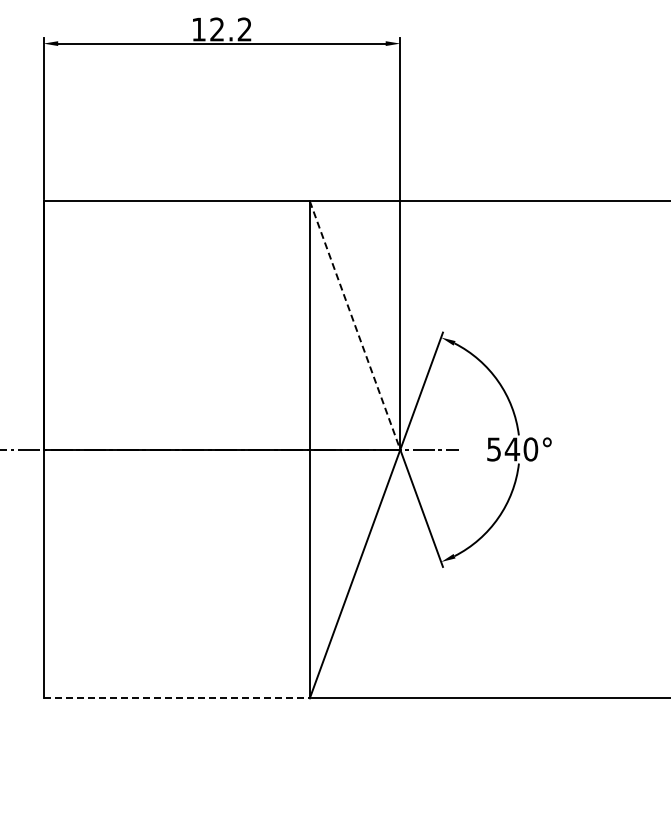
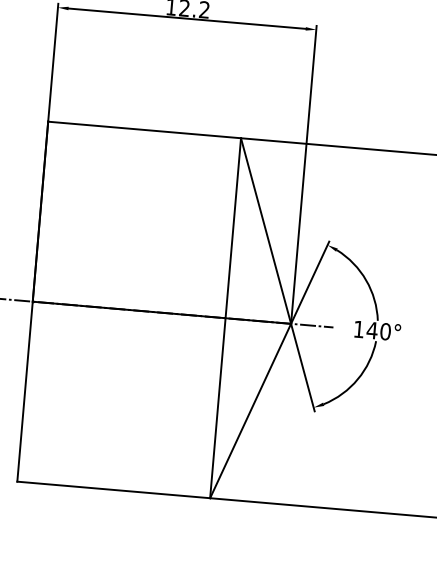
line: (355, 325) -> (266, 231), dashed -> solid
text: (493, 449) -> (358, 329), 540° -> 140°
line: (177, 698) -> (114, 490), dashed -> solid

